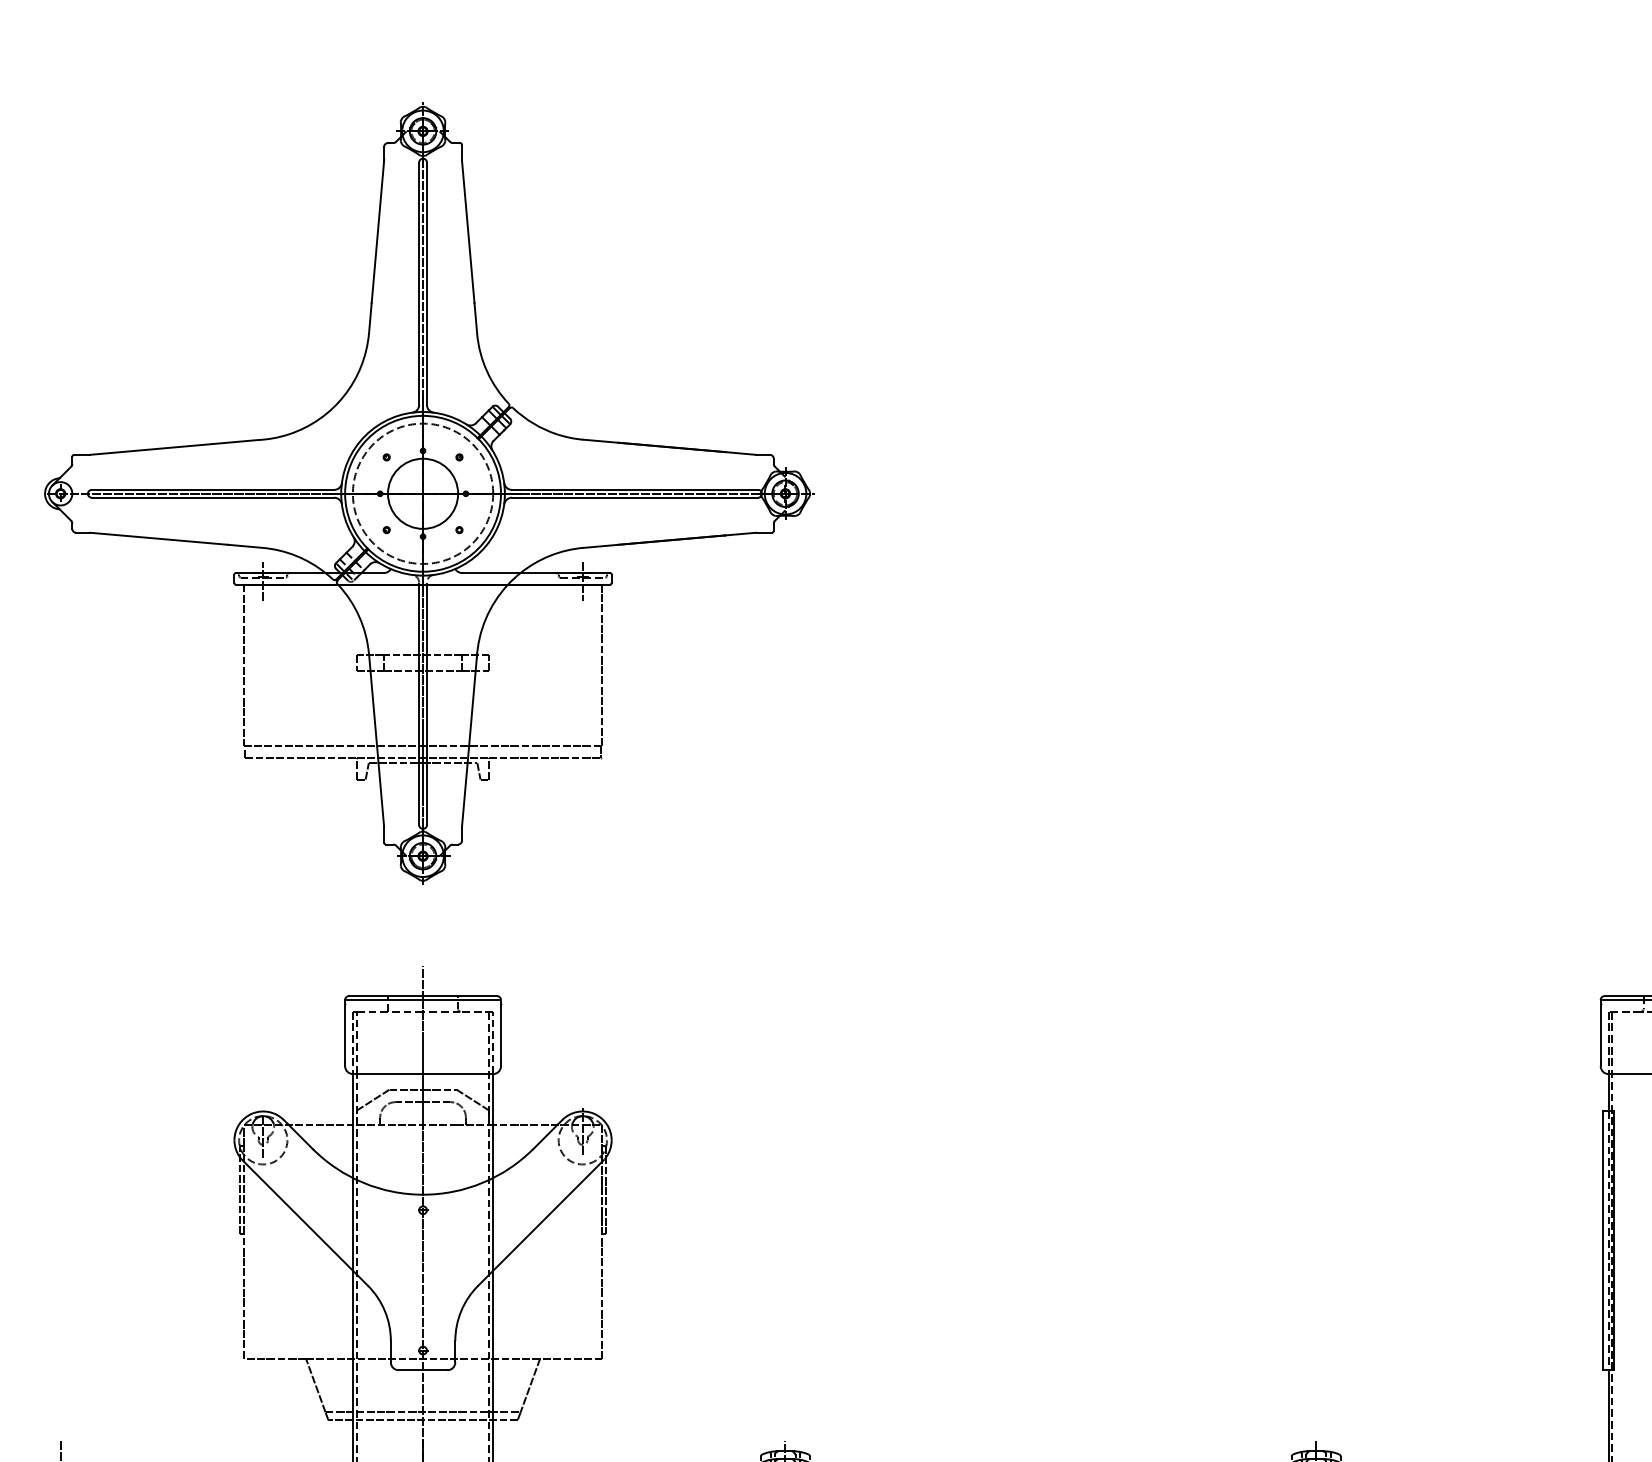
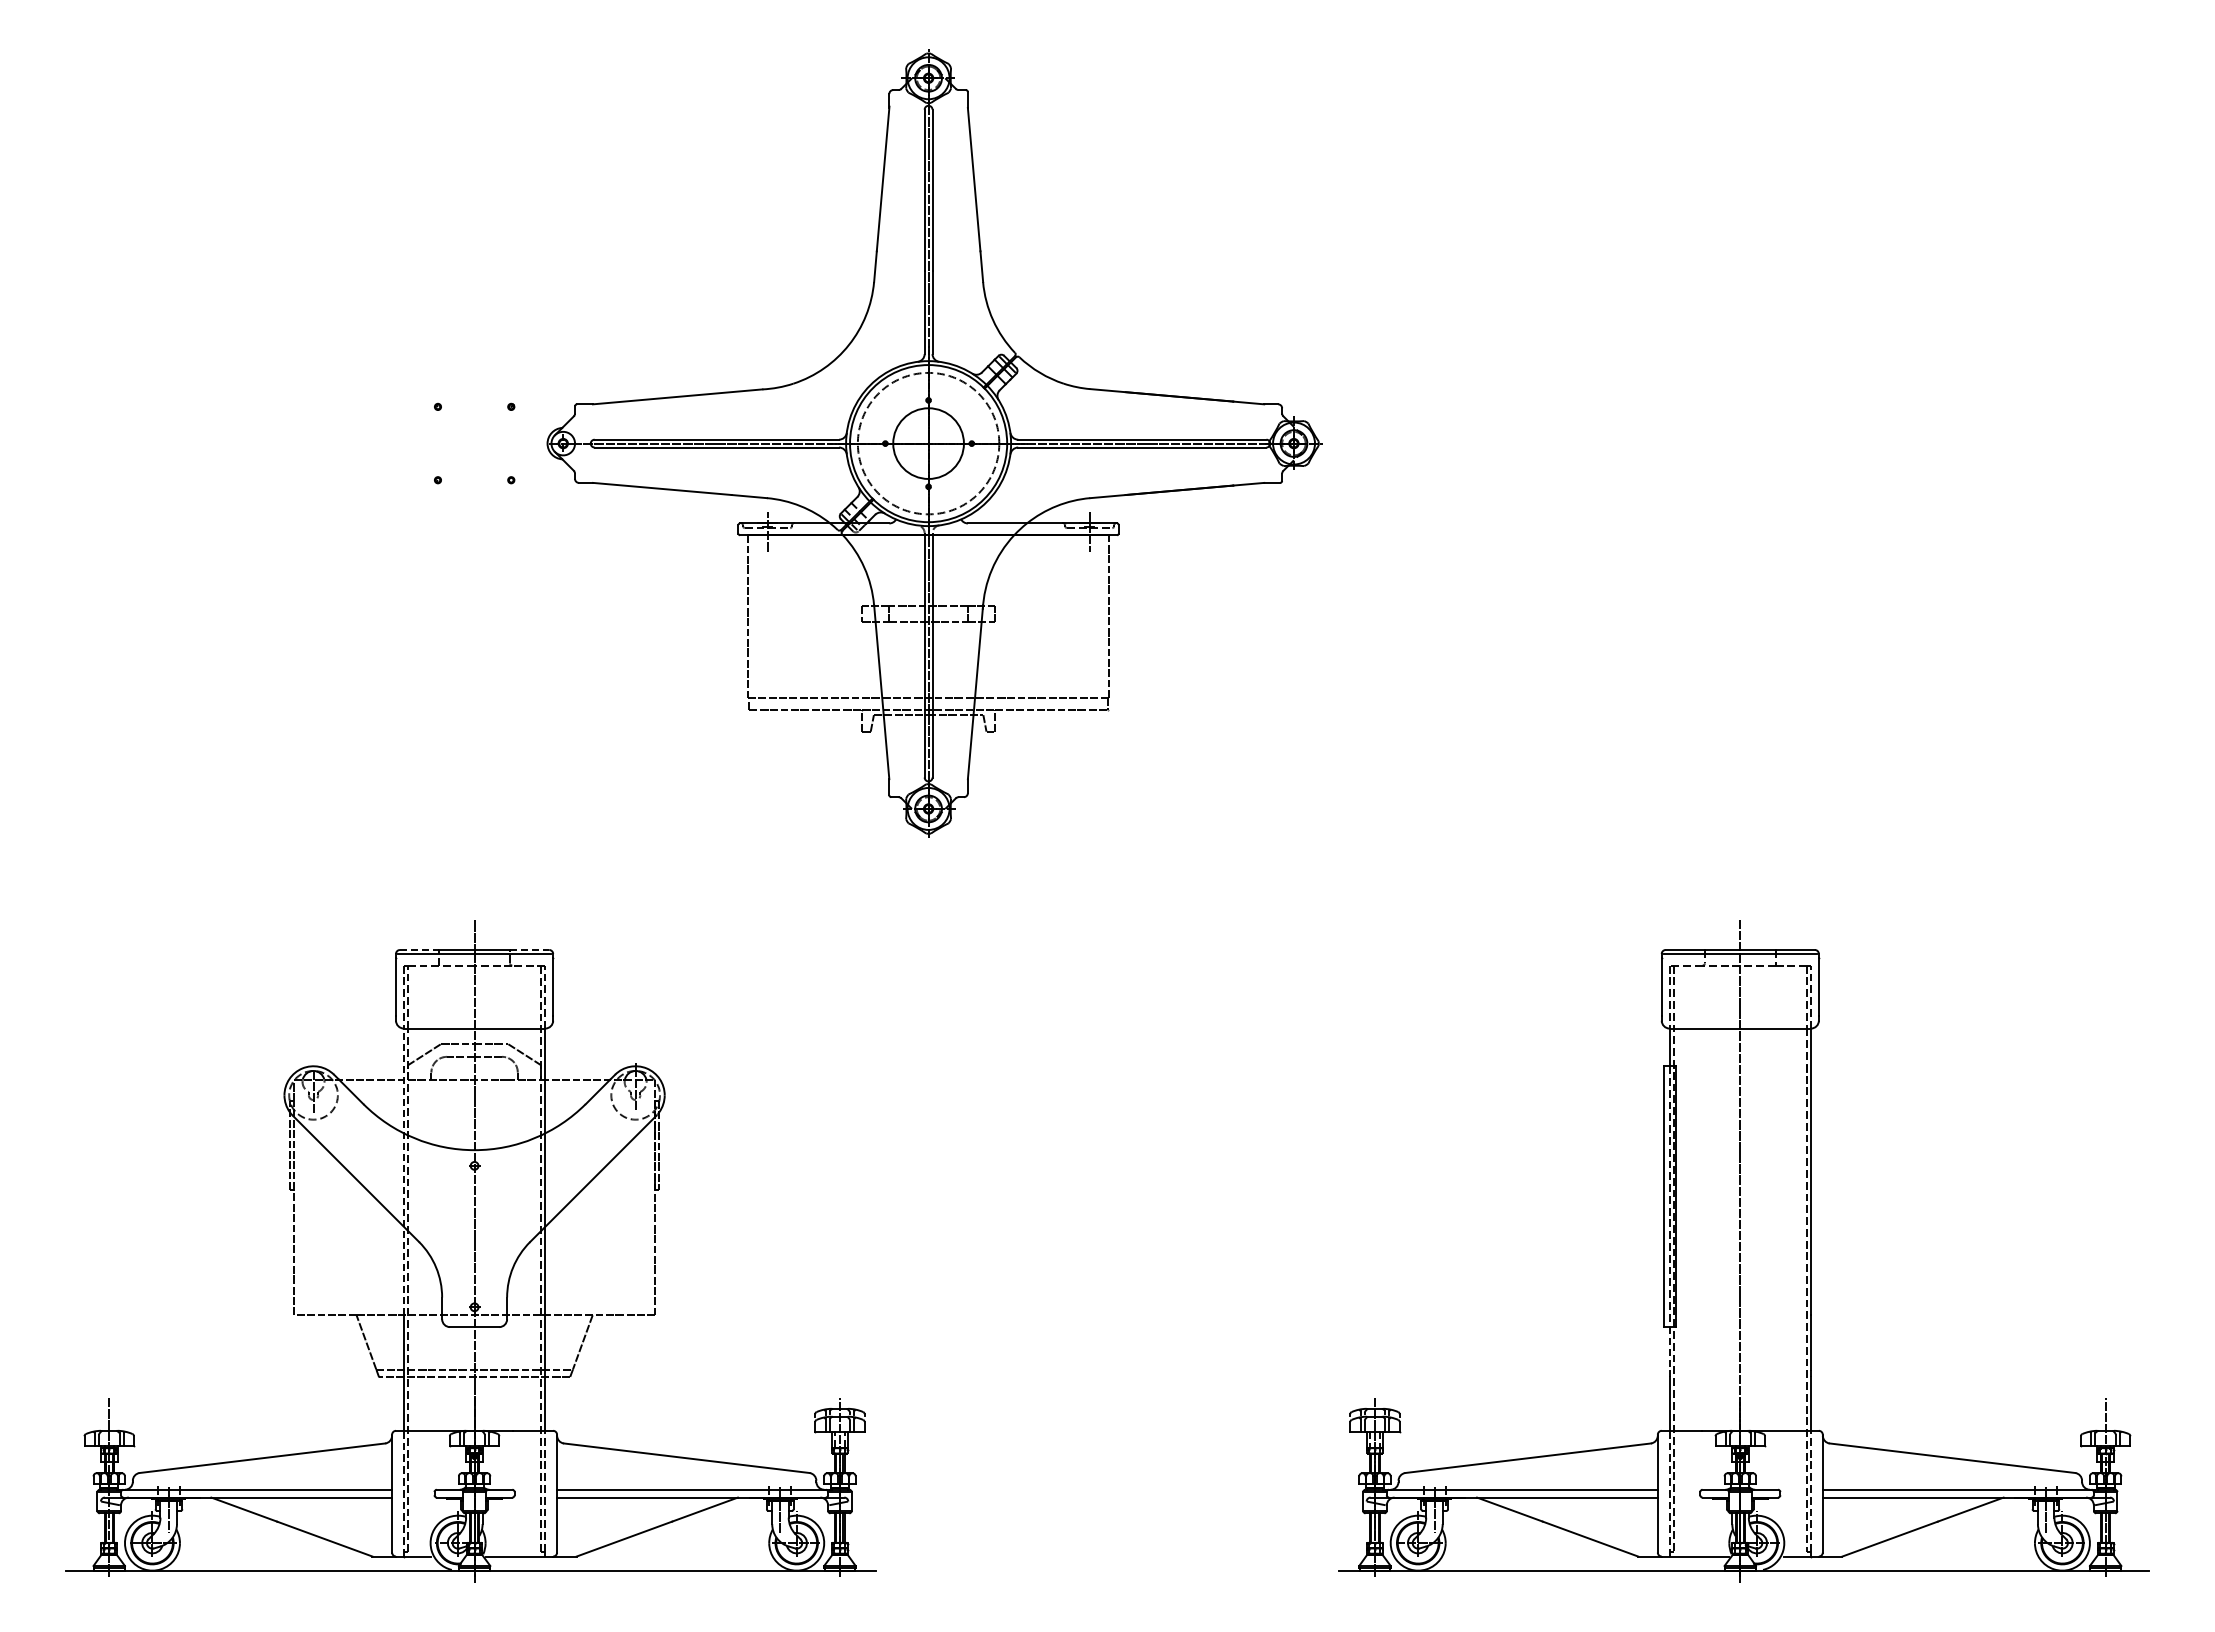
part: (428, 493) -> (934, 443), moved
line: (368, 995) -> (419, 949), solid -> dashed
line: (477, 995) -> (529, 949), solid -> dashed
line: (352, 1215) -> (403, 1171), solid -> dashed
line: (1608, 1391) -> (1669, 1348), solid -> dashed

